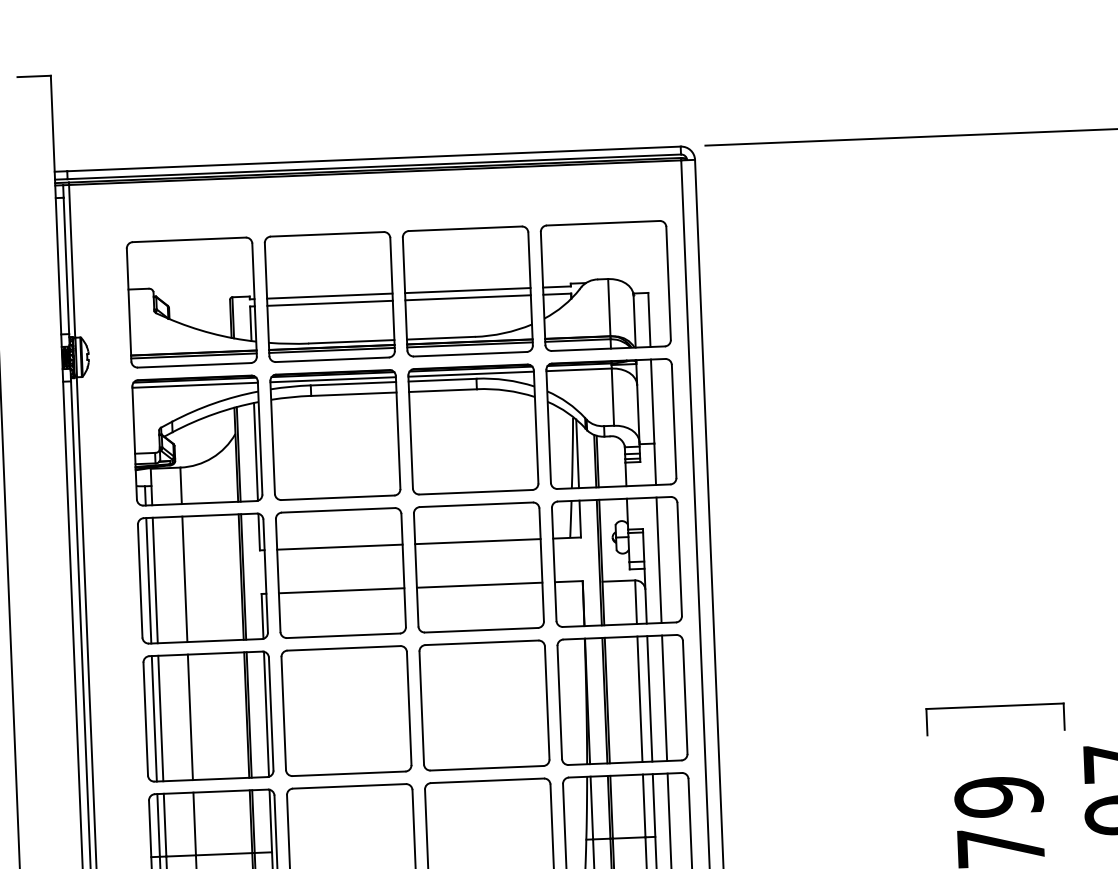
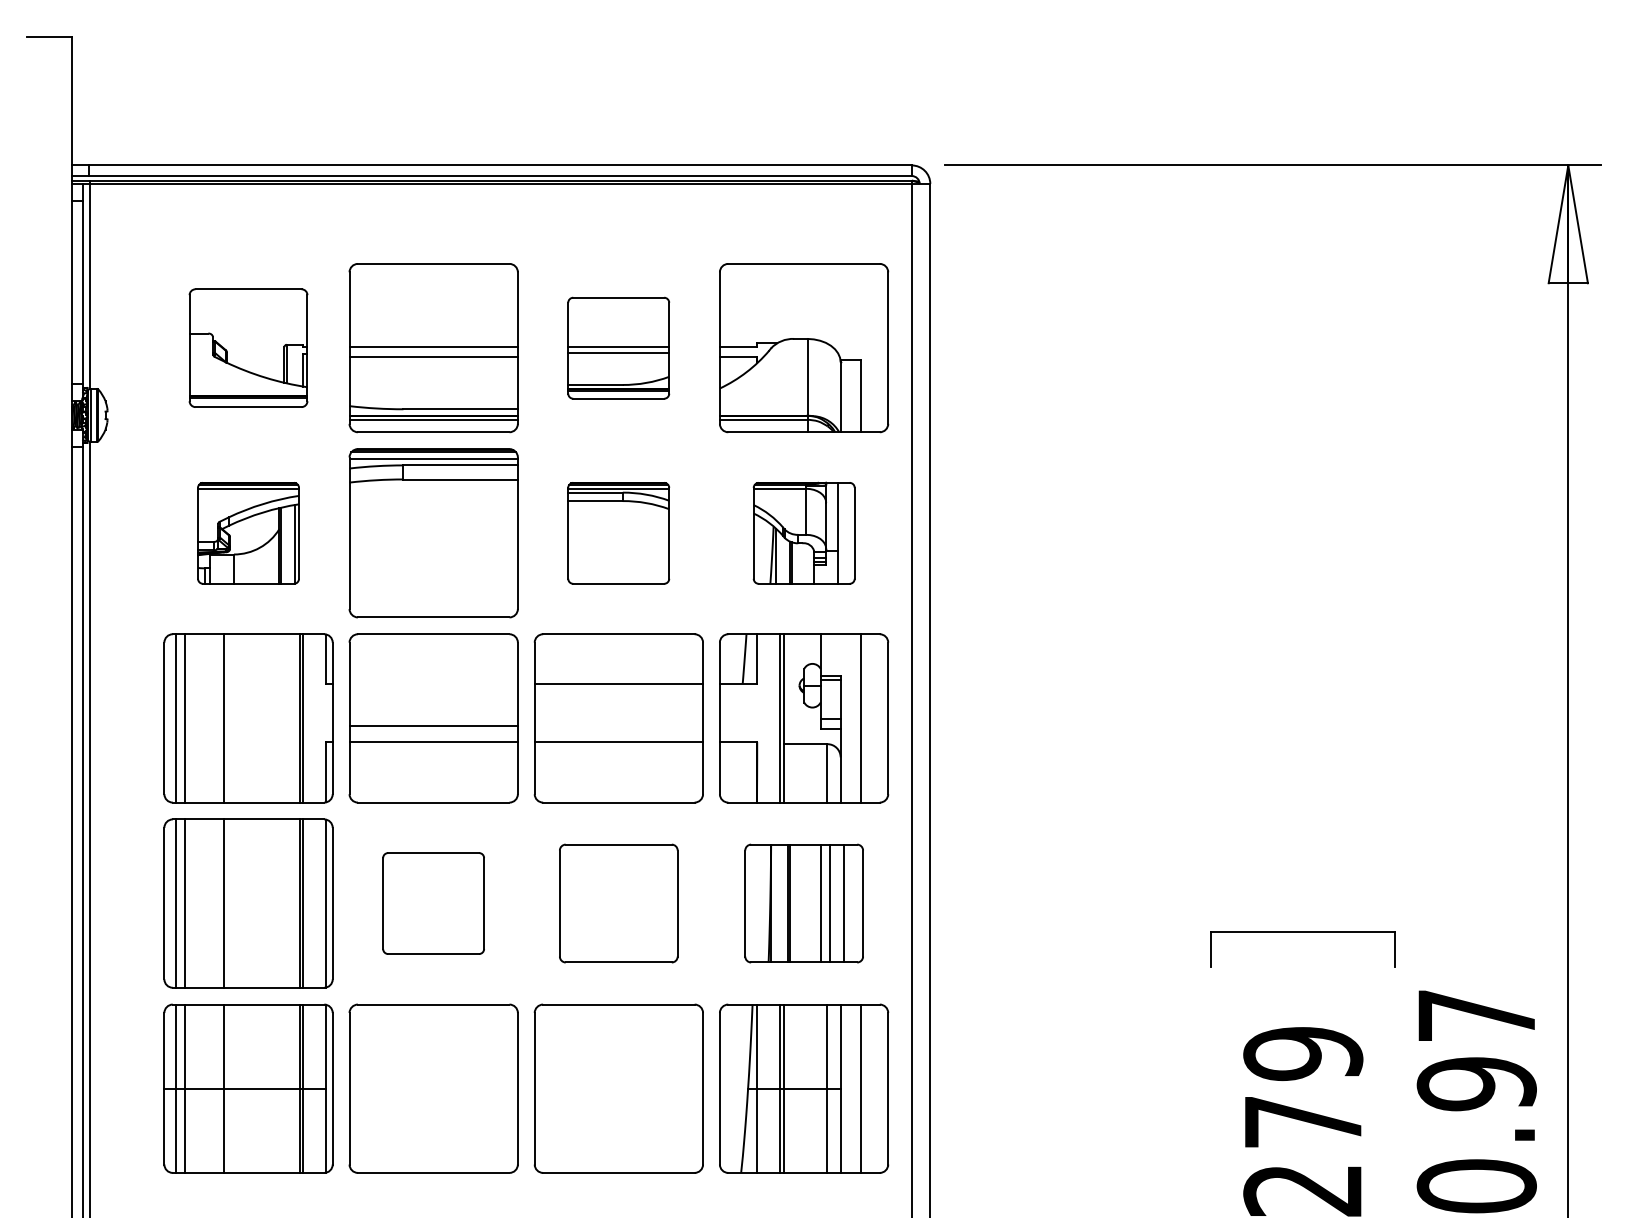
part: (467, 291) -> (618, 348), size x0.6
part: (191, 302) -> (248, 348), size x0.7
part: (611, 424) -> (804, 533), size x0.6
part: (473, 429) -> (618, 533), size x0.6
part: (197, 440) -> (248, 533), size x0.6
line: (339, 547) -> (433, 725), moved
part: (622, 699) -> (804, 903), size x0.7
part: (484, 705) -> (618, 903), size x0.7
part: (346, 711) -> (433, 903), size x0.6

